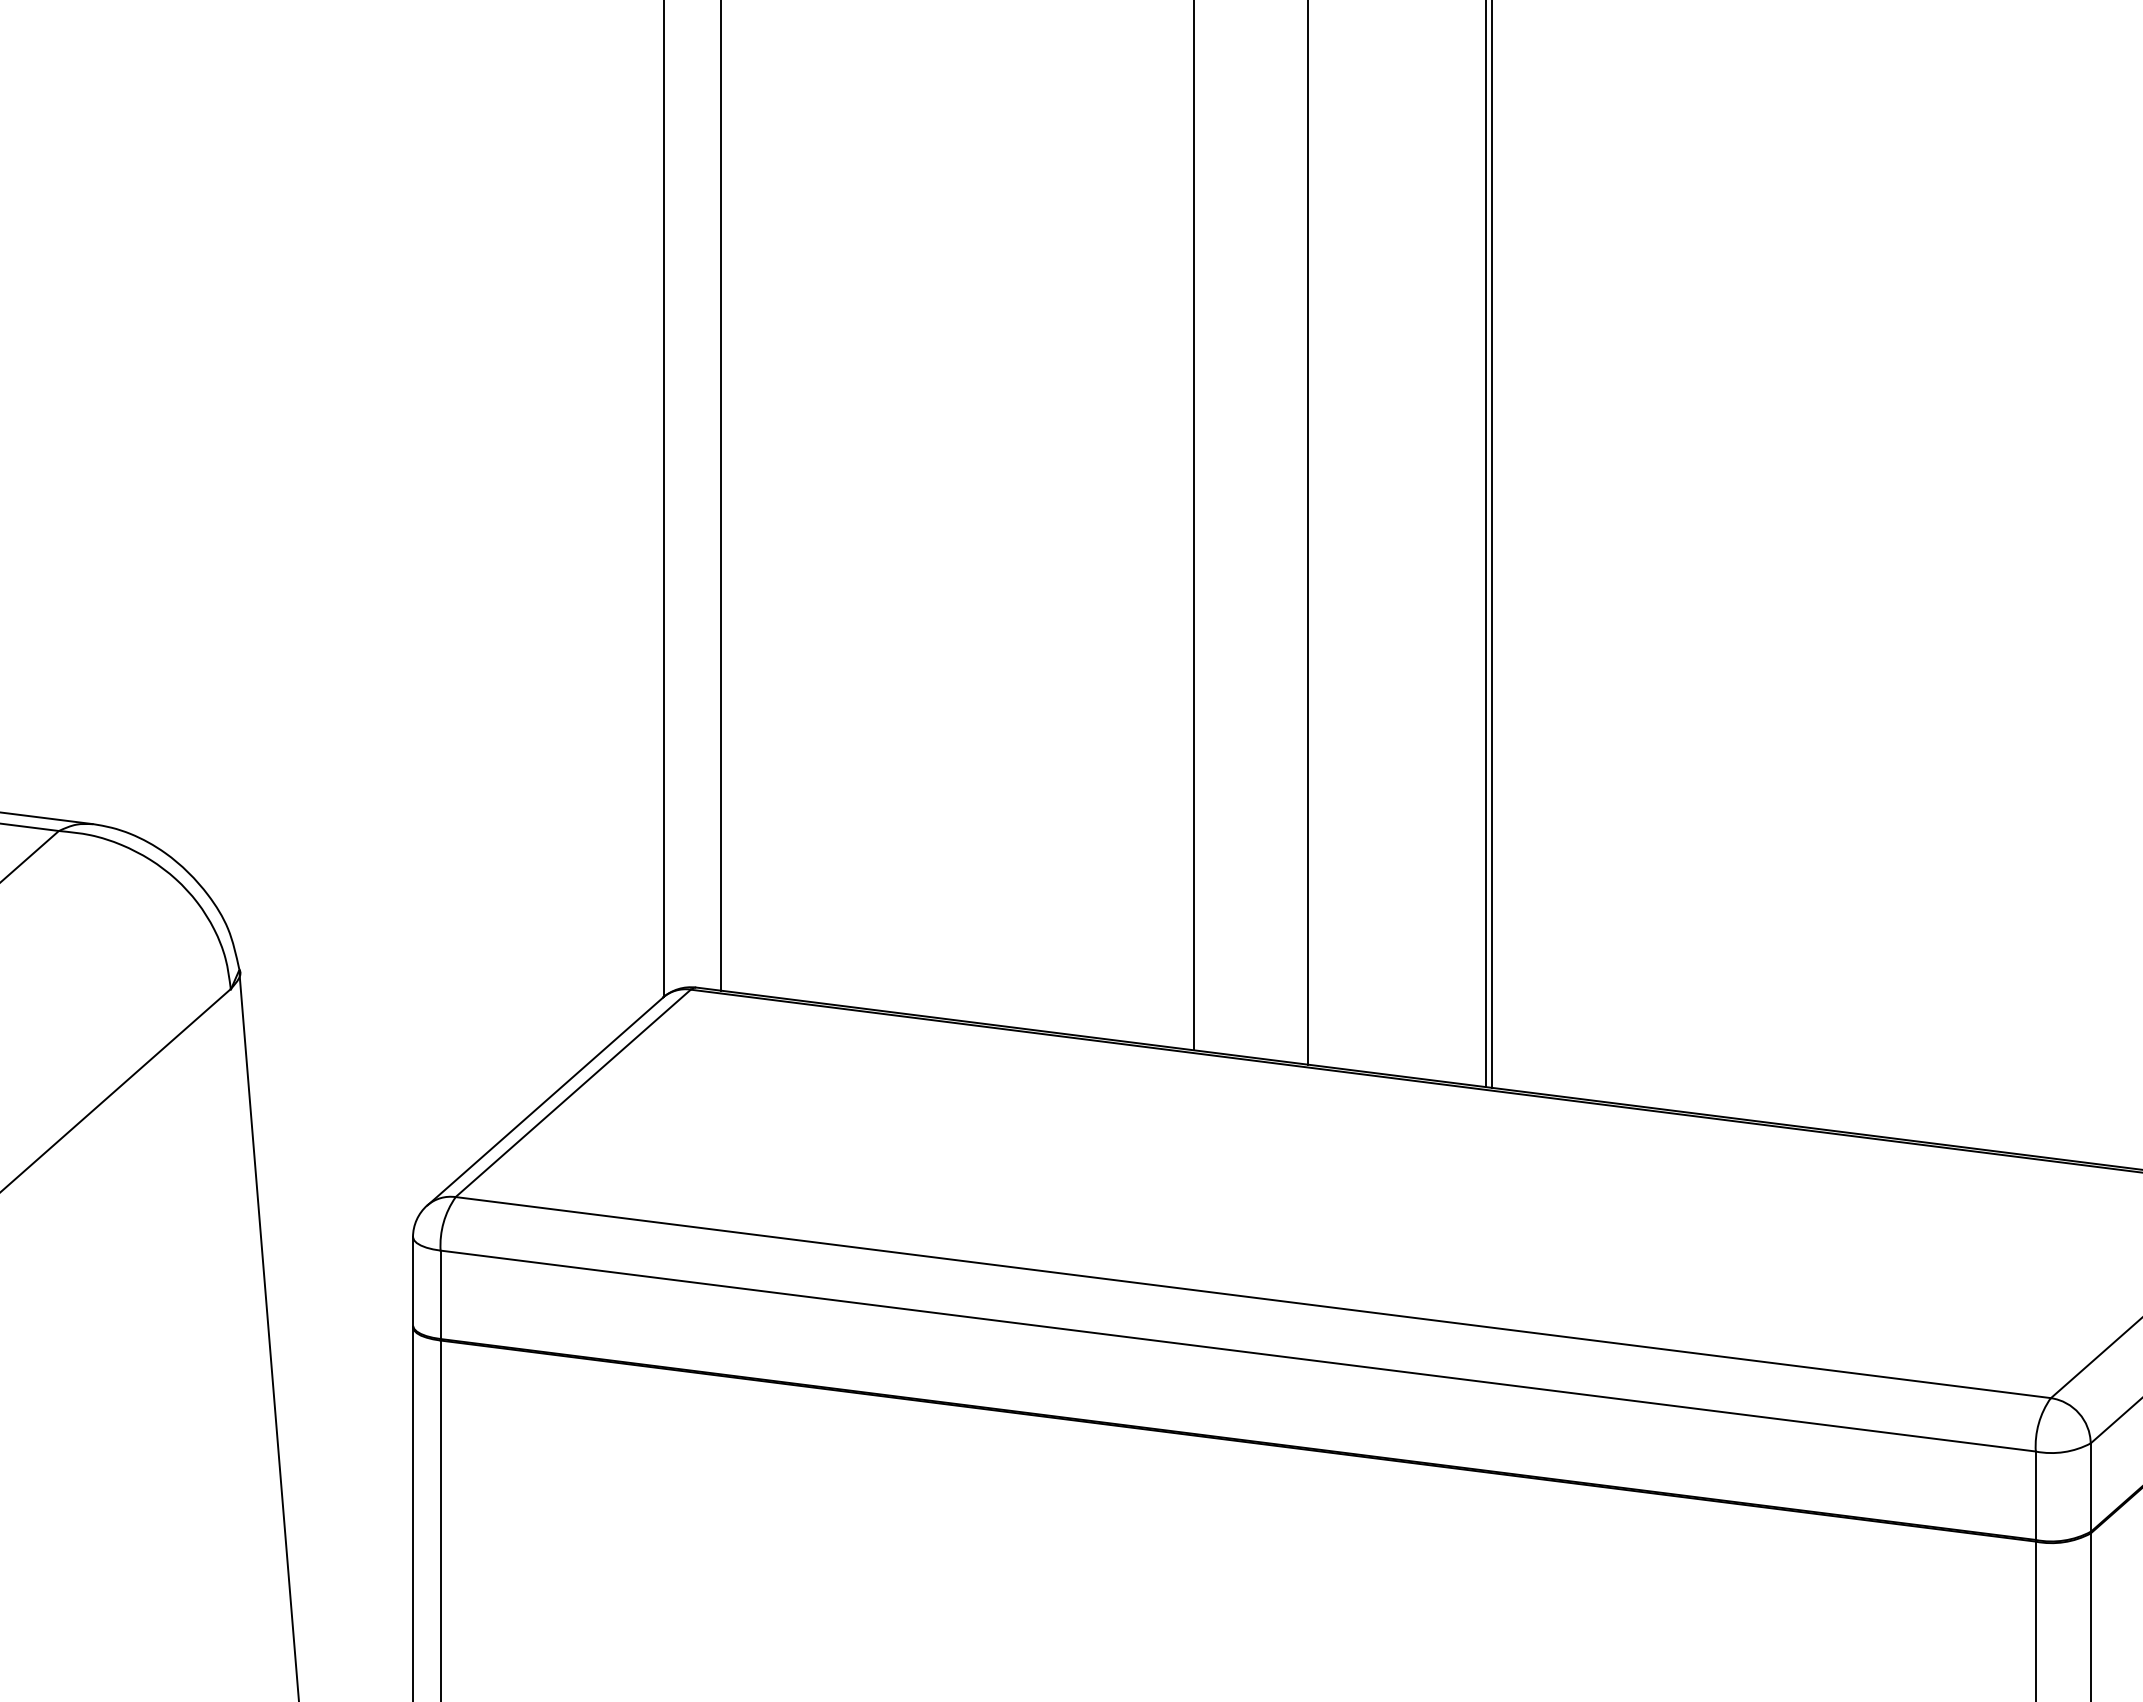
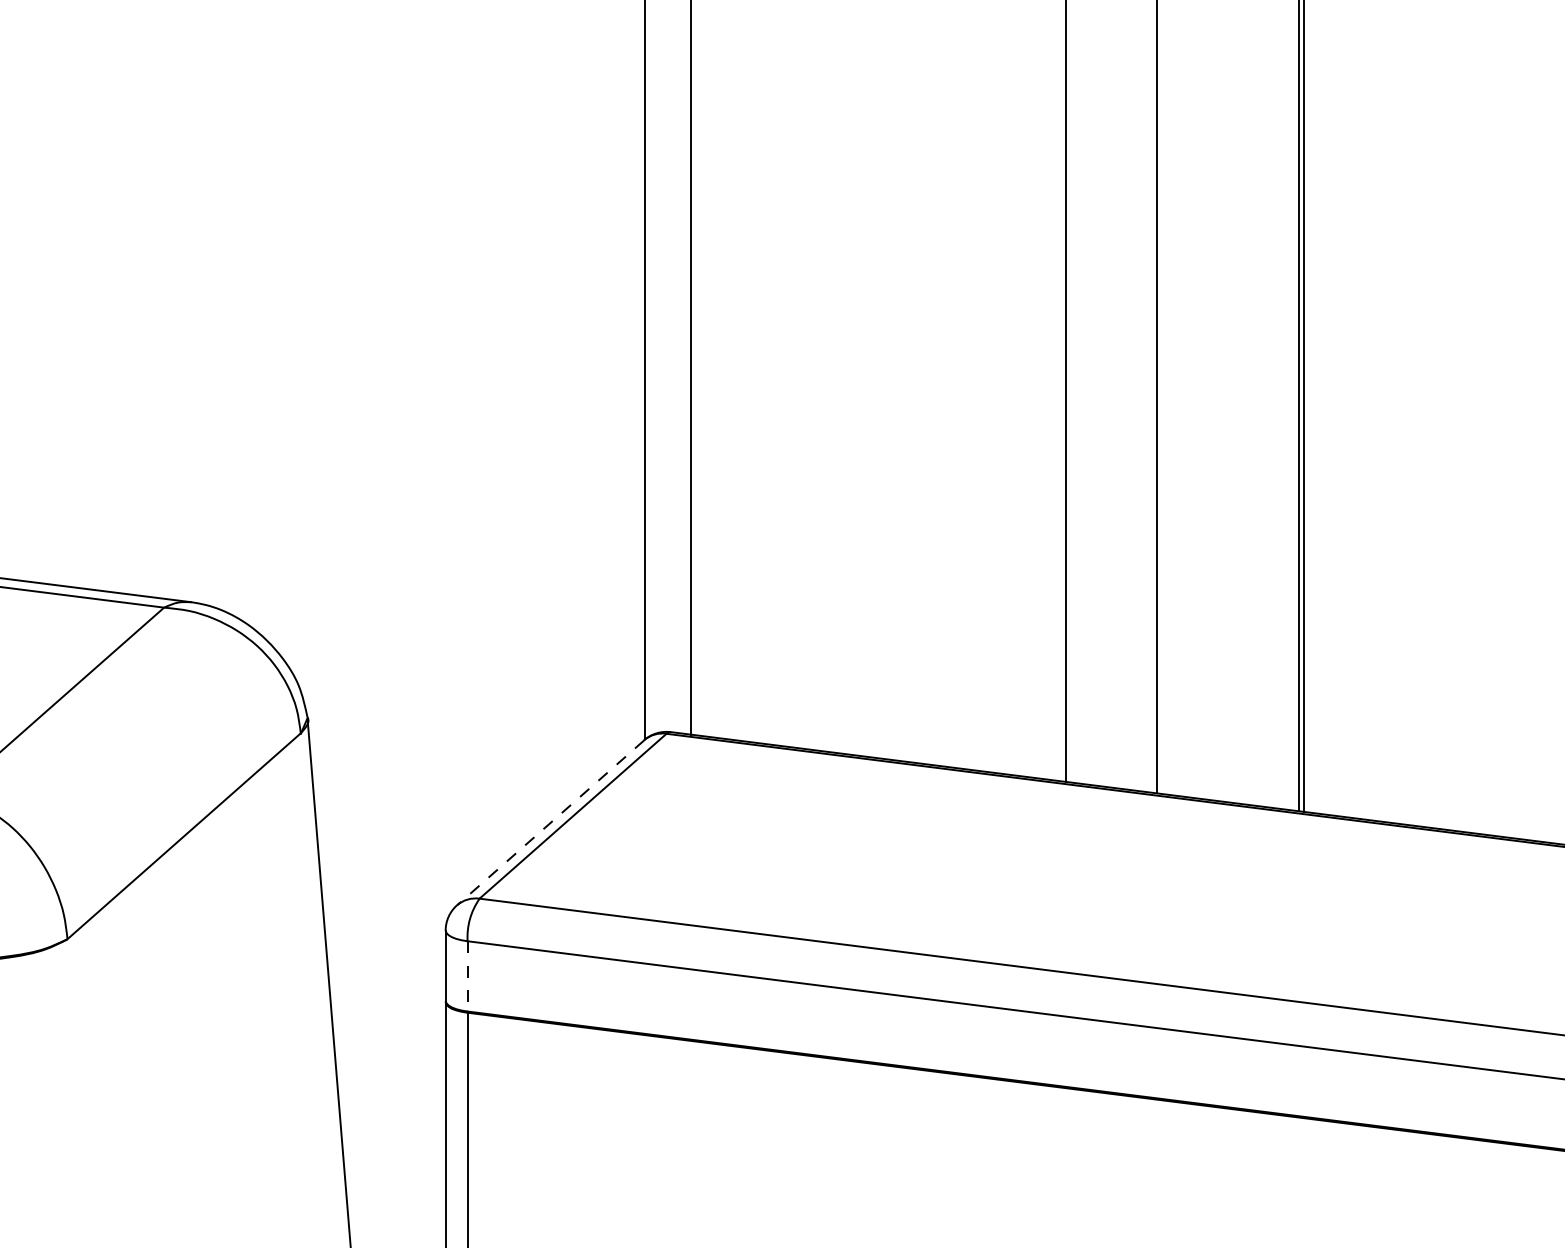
line: (545, 1101) -> (551, 822), solid -> dashed
line: (440, 1295) -> (467, 976), solid -> dashed

